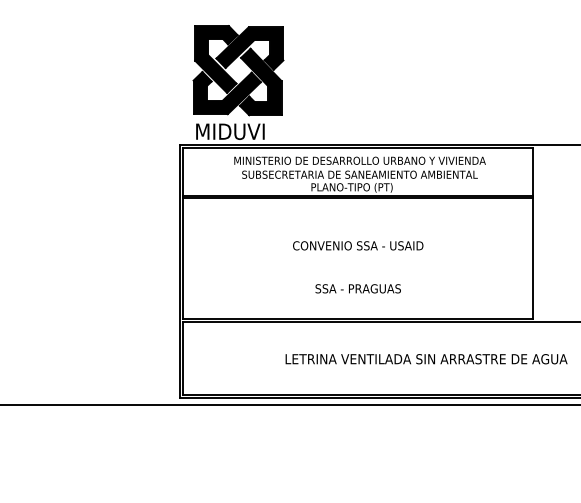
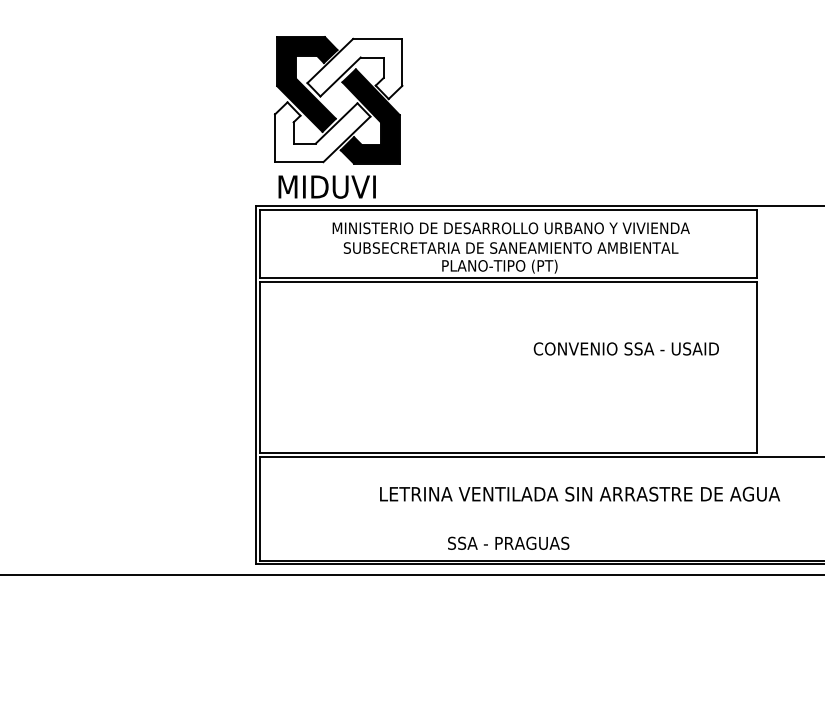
fill: (249, 48) -> (354, 68), removed
fill: (226, 93) -> (321, 132), removed
text: (358, 245) -> (626, 348), moved
text: (357, 288) -> (507, 542), moved
text: (426, 359) -> (579, 494), moved

